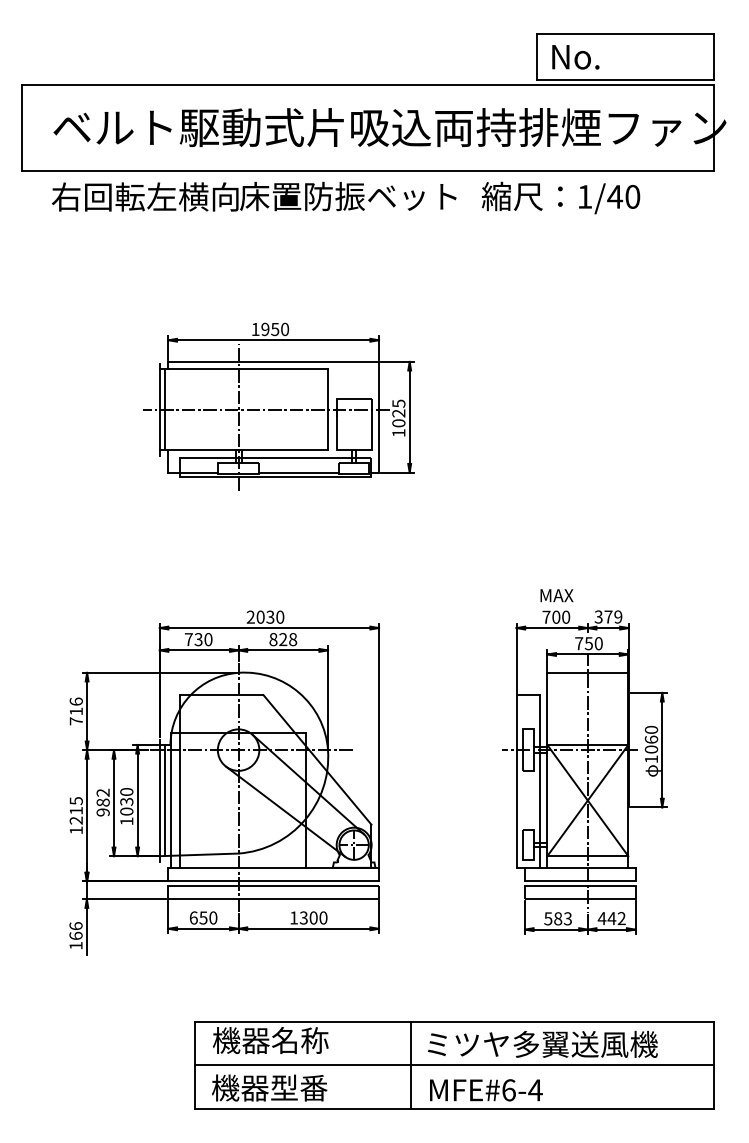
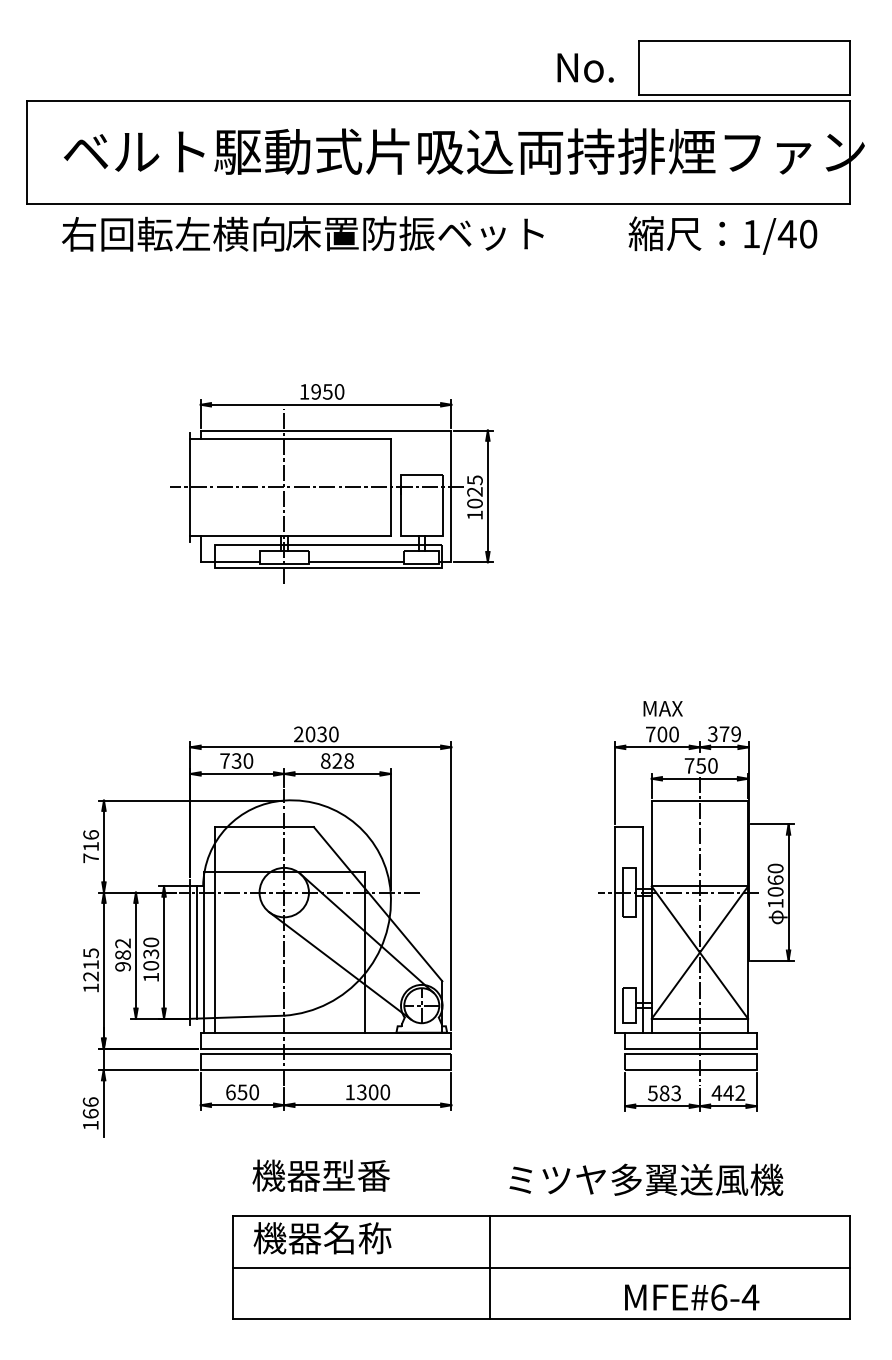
text: (575, 56) -> (585, 67), moved
text: (560, 198) -> (722, 235), moved
line: (164, 409) -> (196, 487), removed
text: (542, 1044) -> (646, 1179), moved
text: (269, 1087) -> (320, 1175), moved
text: (486, 1090) -> (692, 1297), moved

